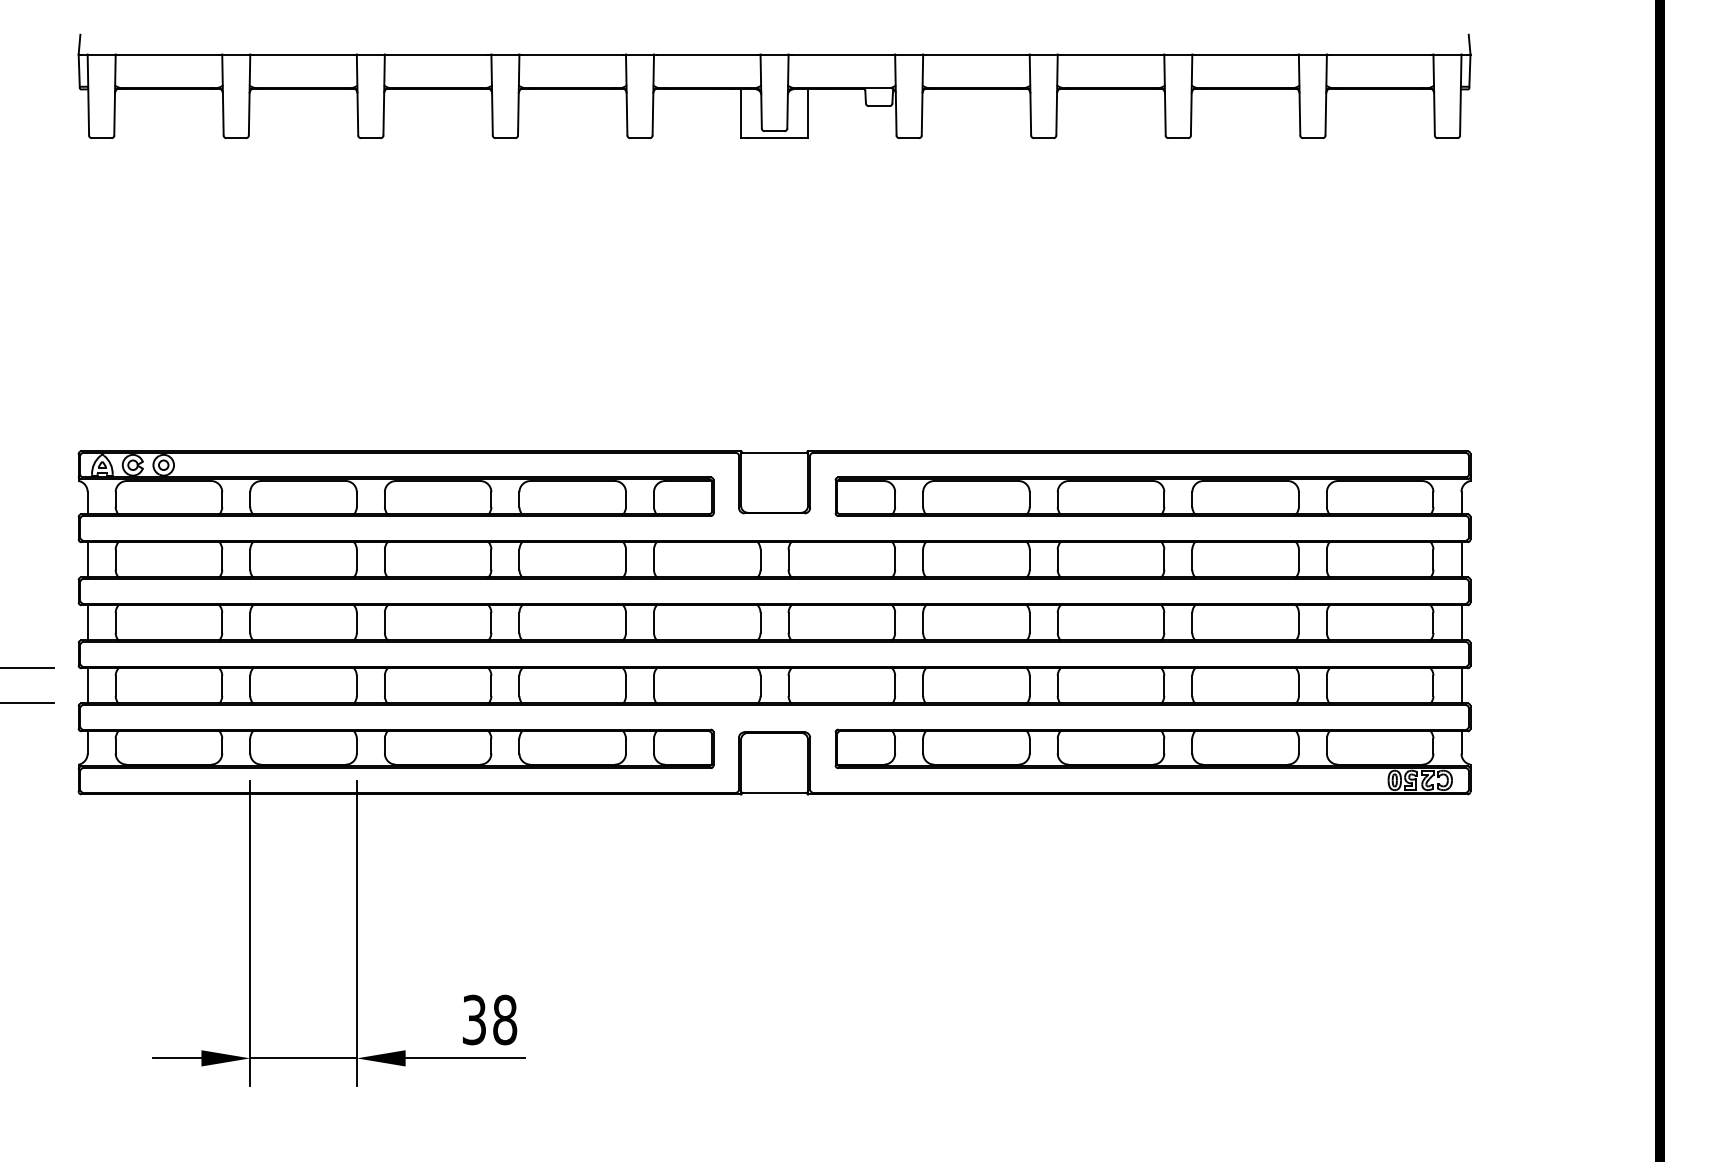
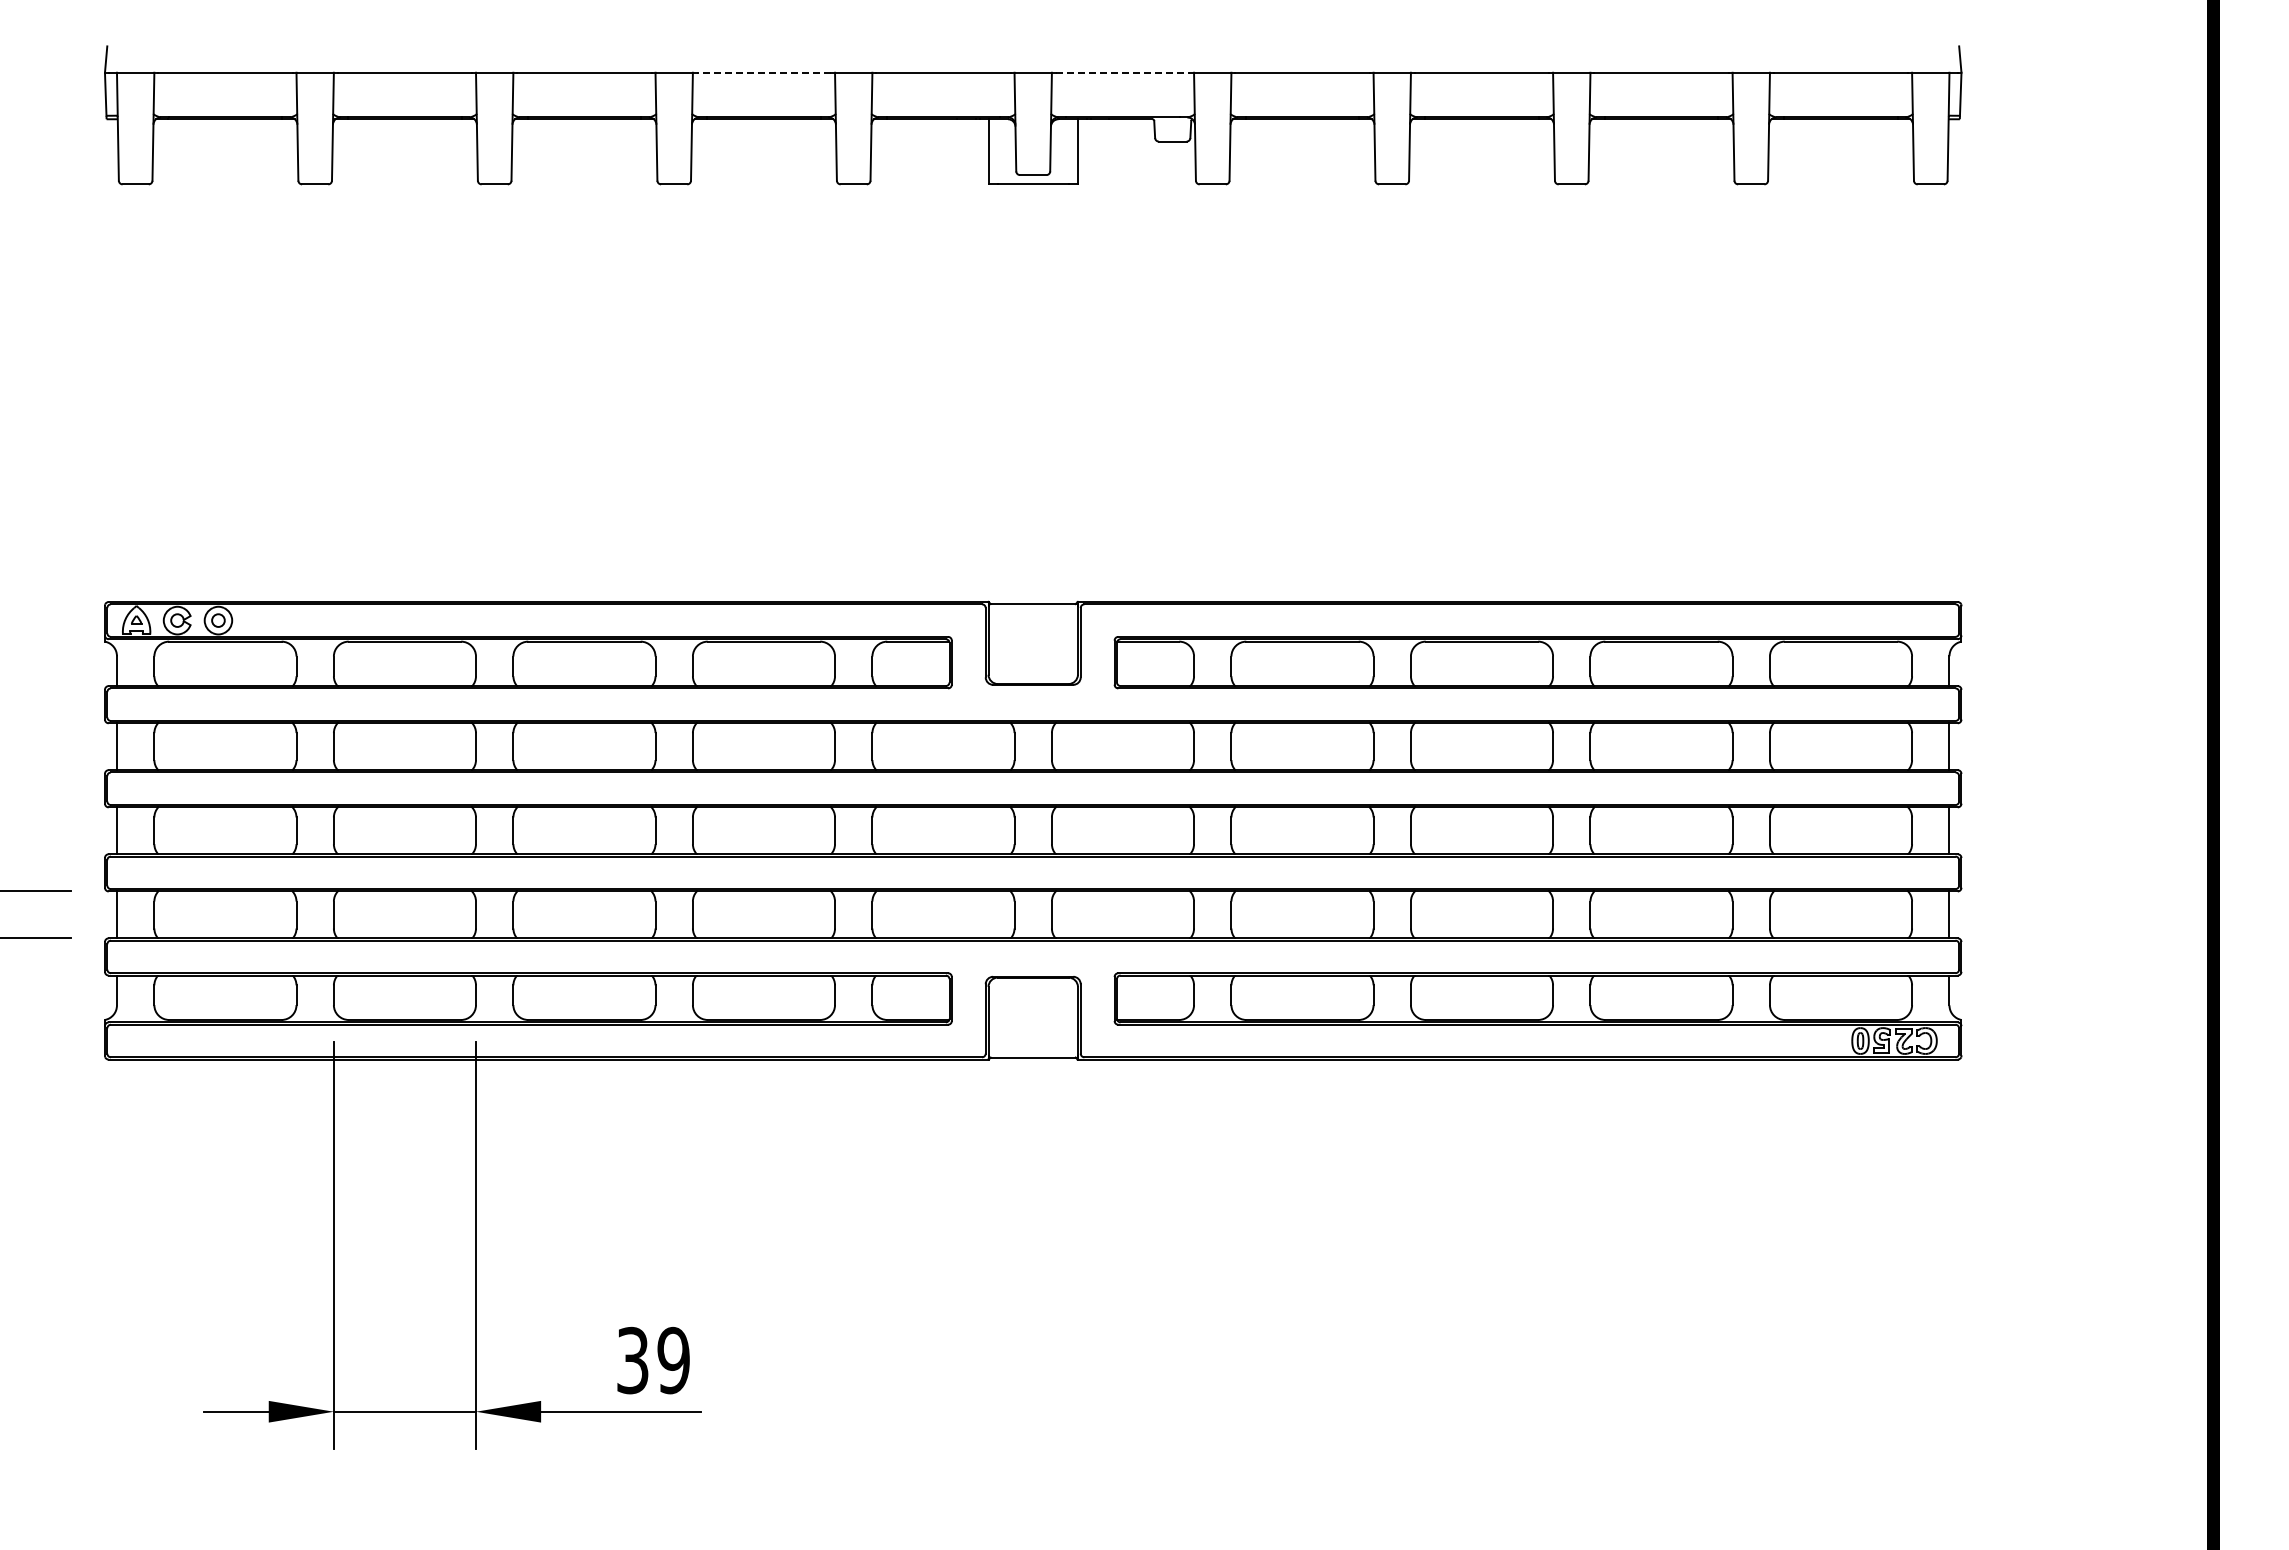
line: (572, 54) -> (763, 72), solid -> dashed
line: (842, 54) -> (1123, 72), solid -> dashed
text: (504, 1019) -> (673, 1360), 38 -> 39

